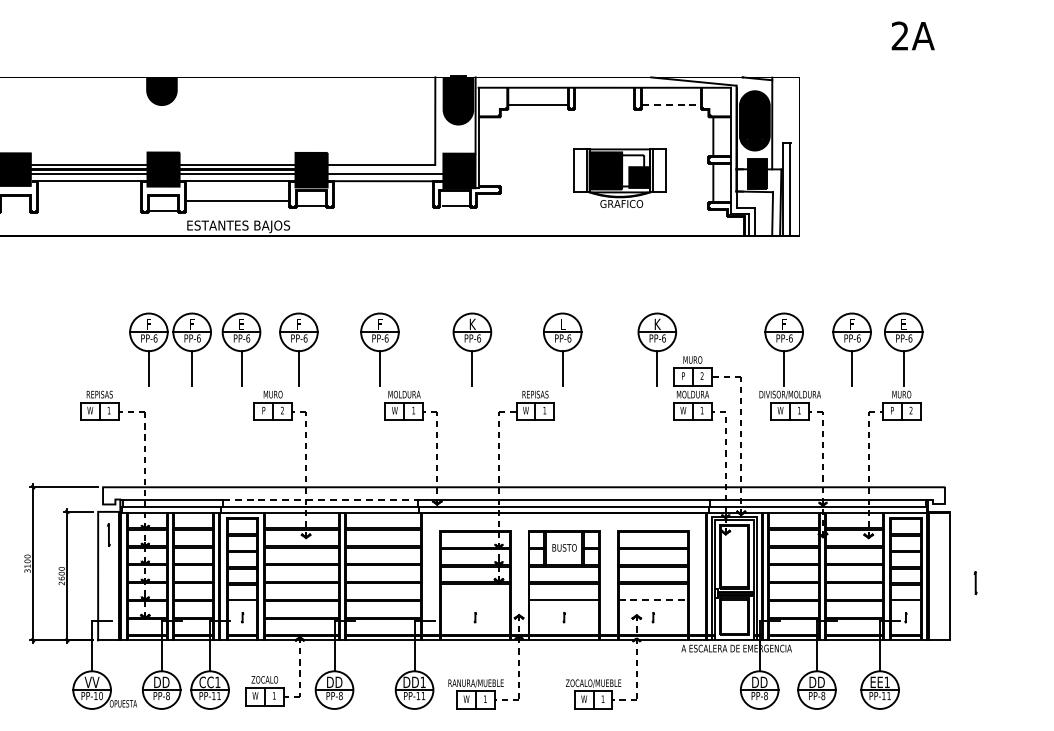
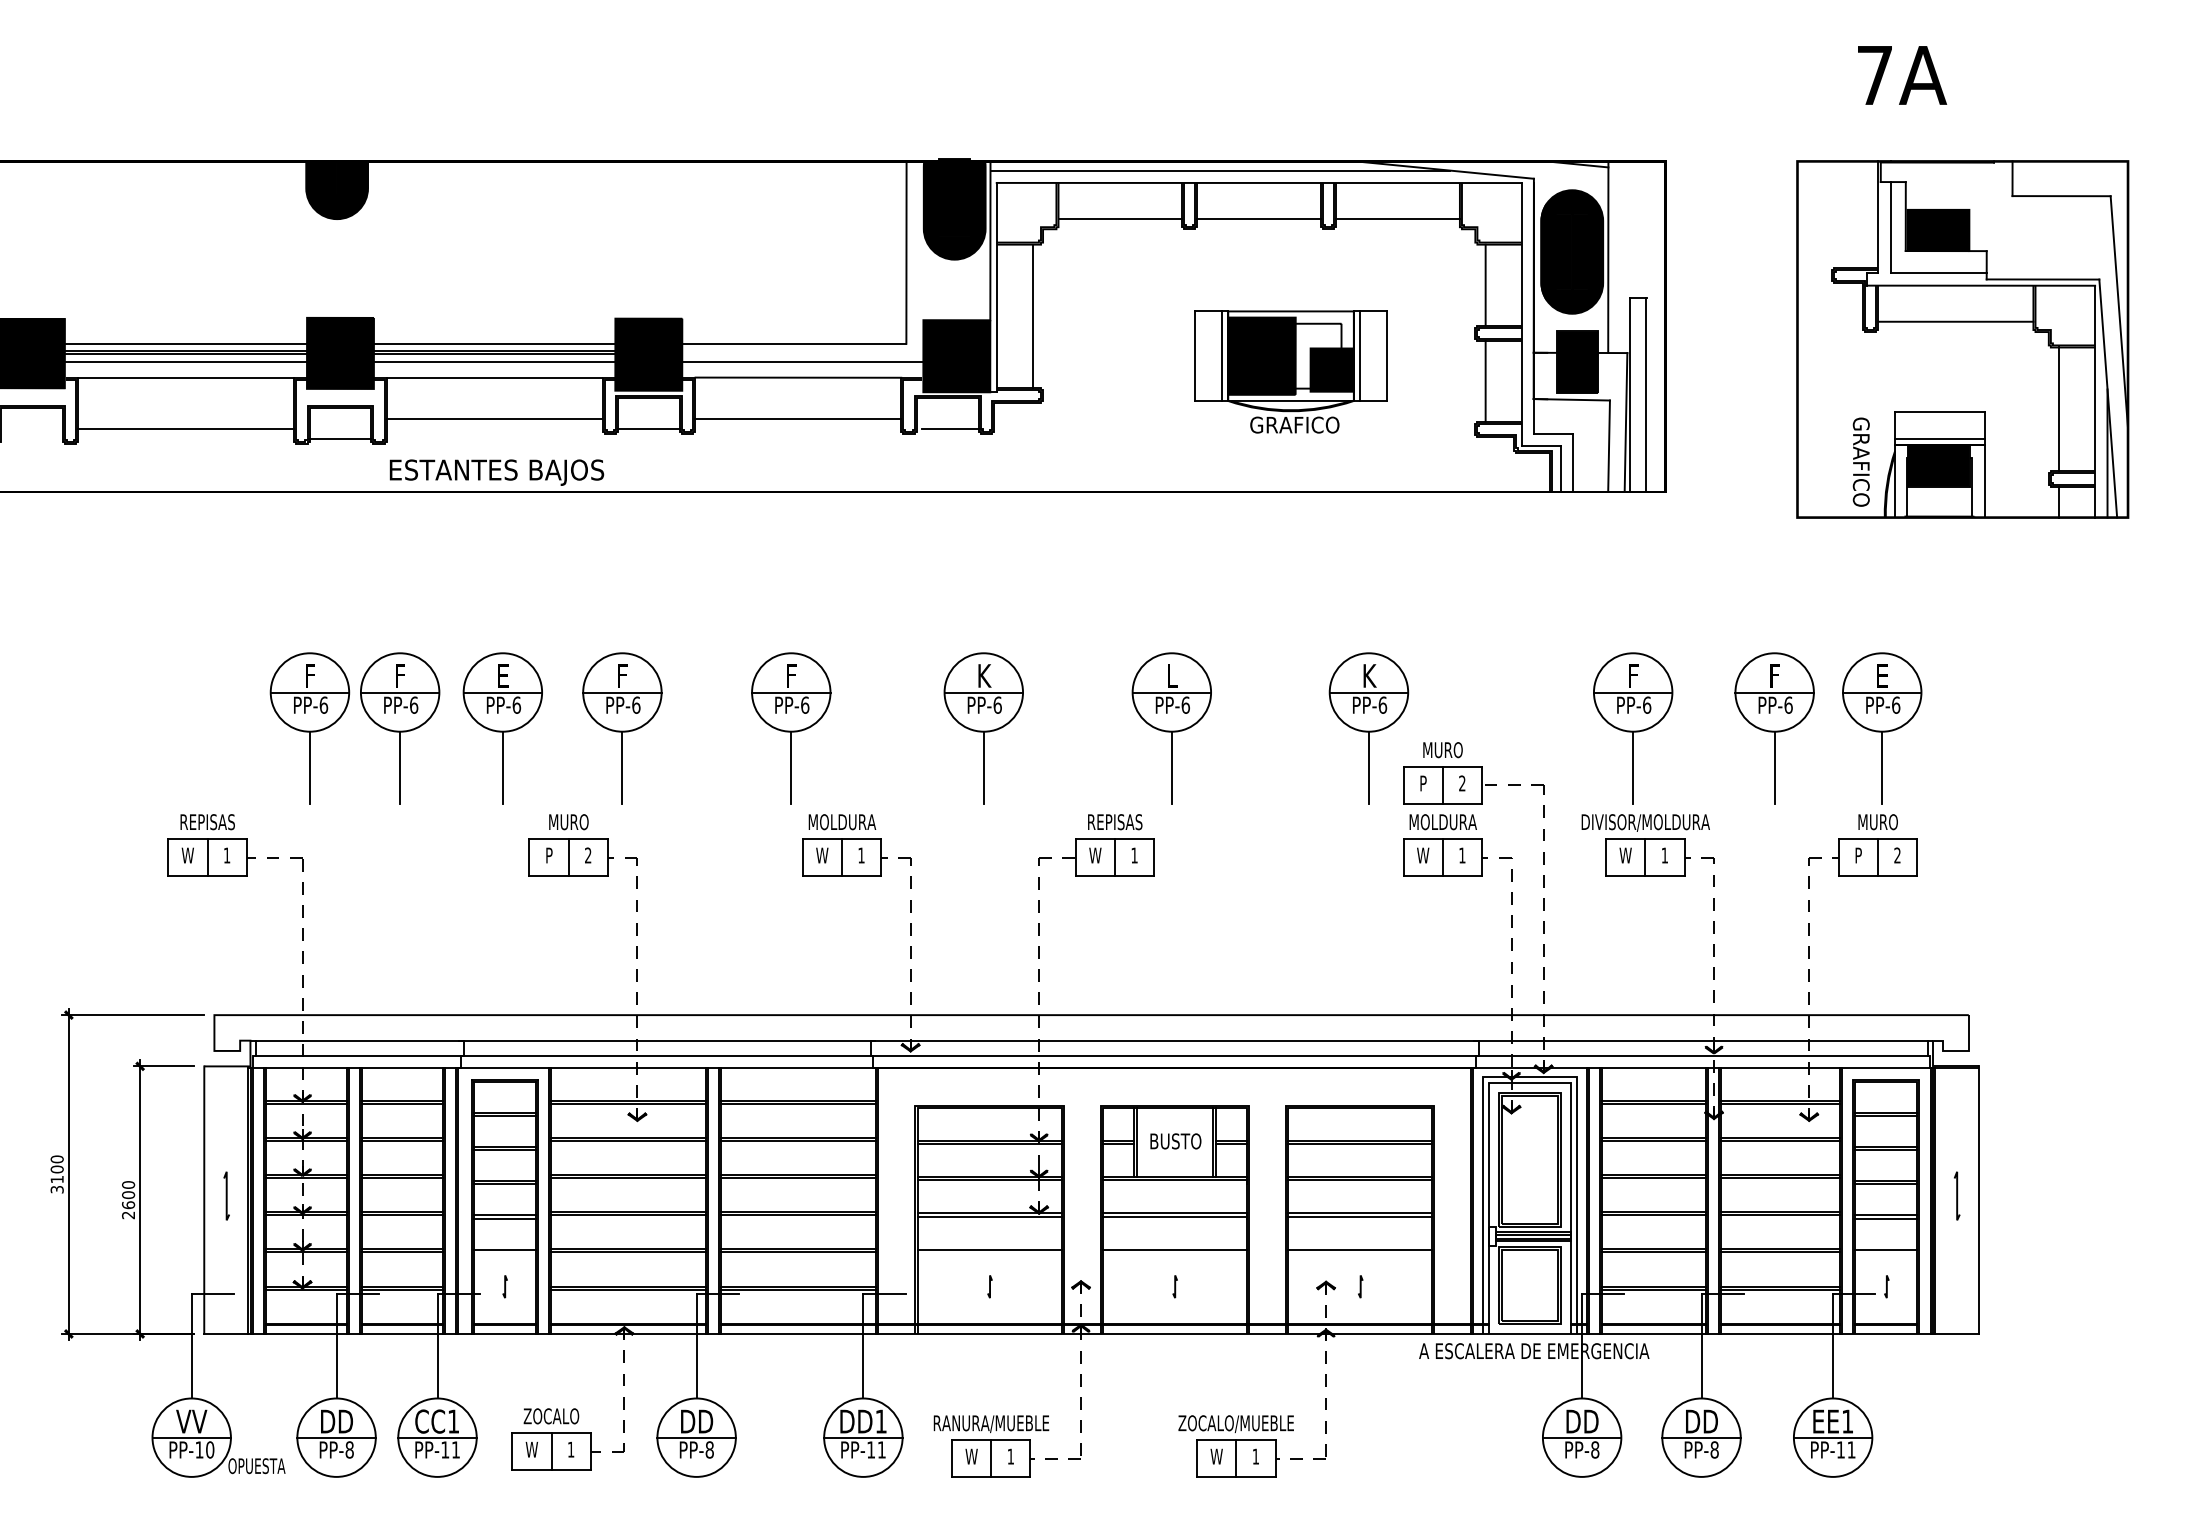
text: (899, 35) -> (1873, 74), 2A -> 7A
line: (585, 81) -> (1219, 169), added
line: (604, 105) -> (1258, 219), added
line: (671, 105) -> (1398, 219), dashed -> solid
line: (495, 151) -> (1031, 315), added
part: (942, 162) -> (1962, 338), added
line: (382, 200) -> (796, 417), added
line: (89, 205) -> (186, 428), added
line: (320, 499) -> (667, 1040), dashed -> solid
line: (108, 534) -> (225, 1194), moved
line: (975, 582) -> (1956, 1194), moved
line: (474, 599) -> (988, 1248), added
line: (653, 599) -> (1360, 1248), dashed -> solid

